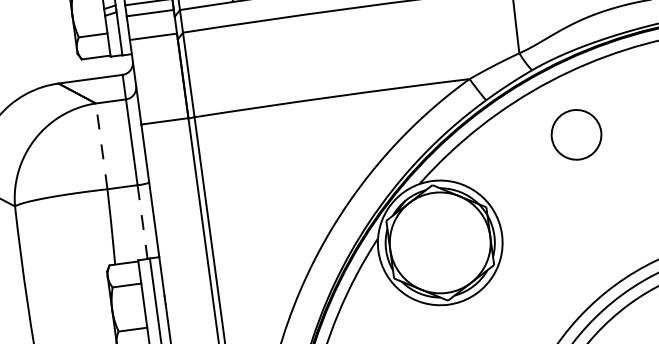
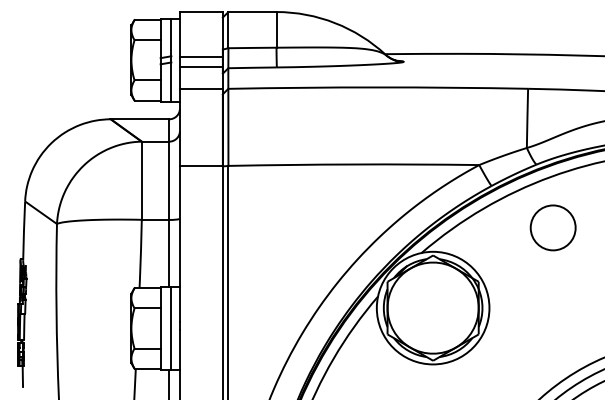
circle: (575, 134) -> (552, 227), moved
line: (101, 146) -> (141, 180), dashed -> solid
line: (142, 222) -> (169, 253), dashed -> solid

